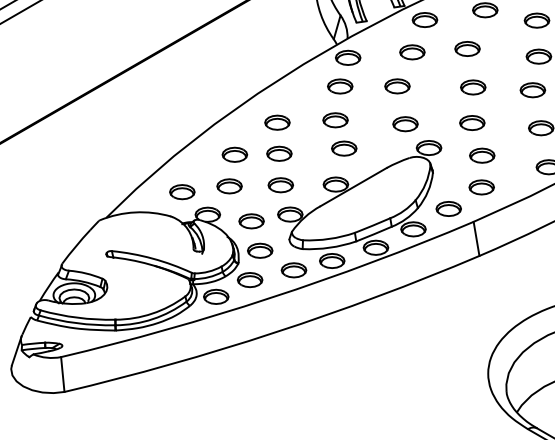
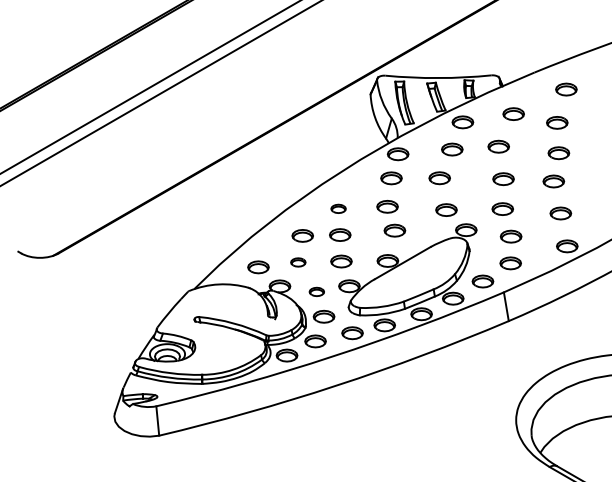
part: (277, 122) -> (338, 208), size x0.7
part: (229, 186) -> (298, 262), size x0.7
part: (251, 220) -> (316, 291), size x0.7

